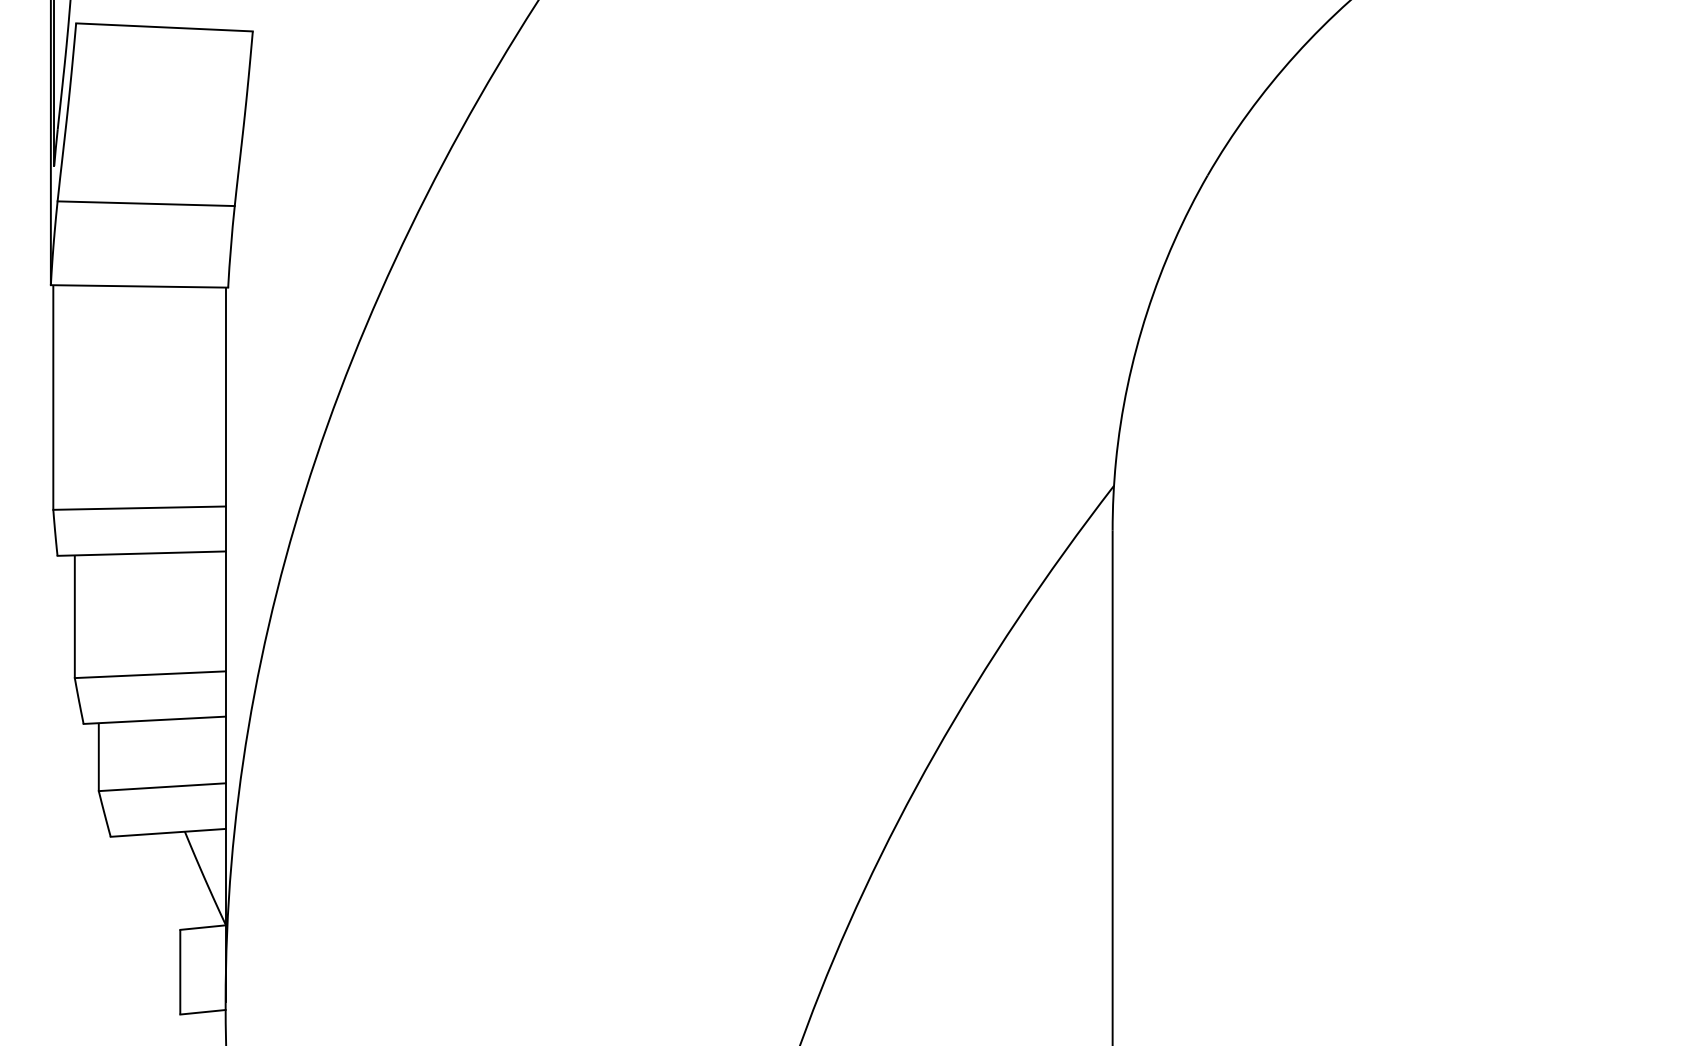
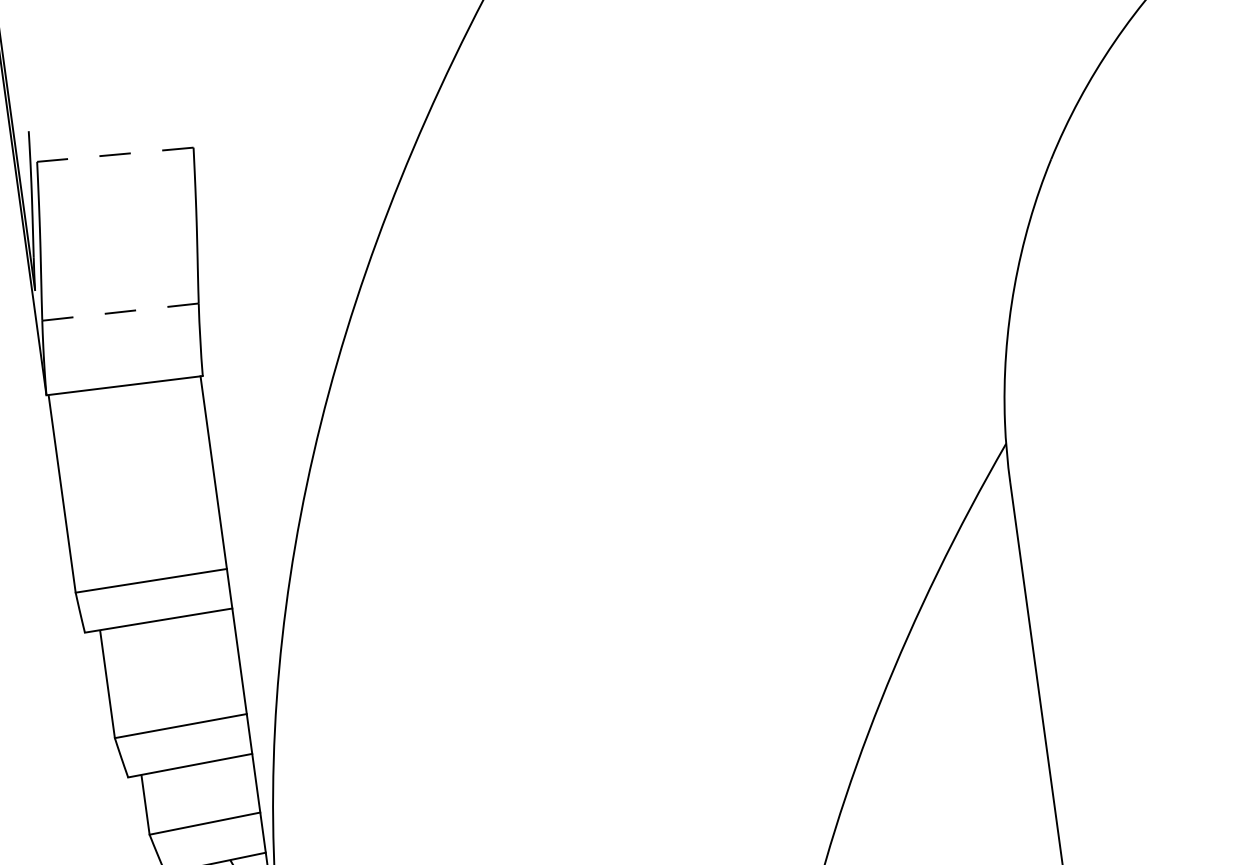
line: (164, 27) -> (115, 154), solid -> dashed
line: (146, 203) -> (120, 311), solid -> dashed

